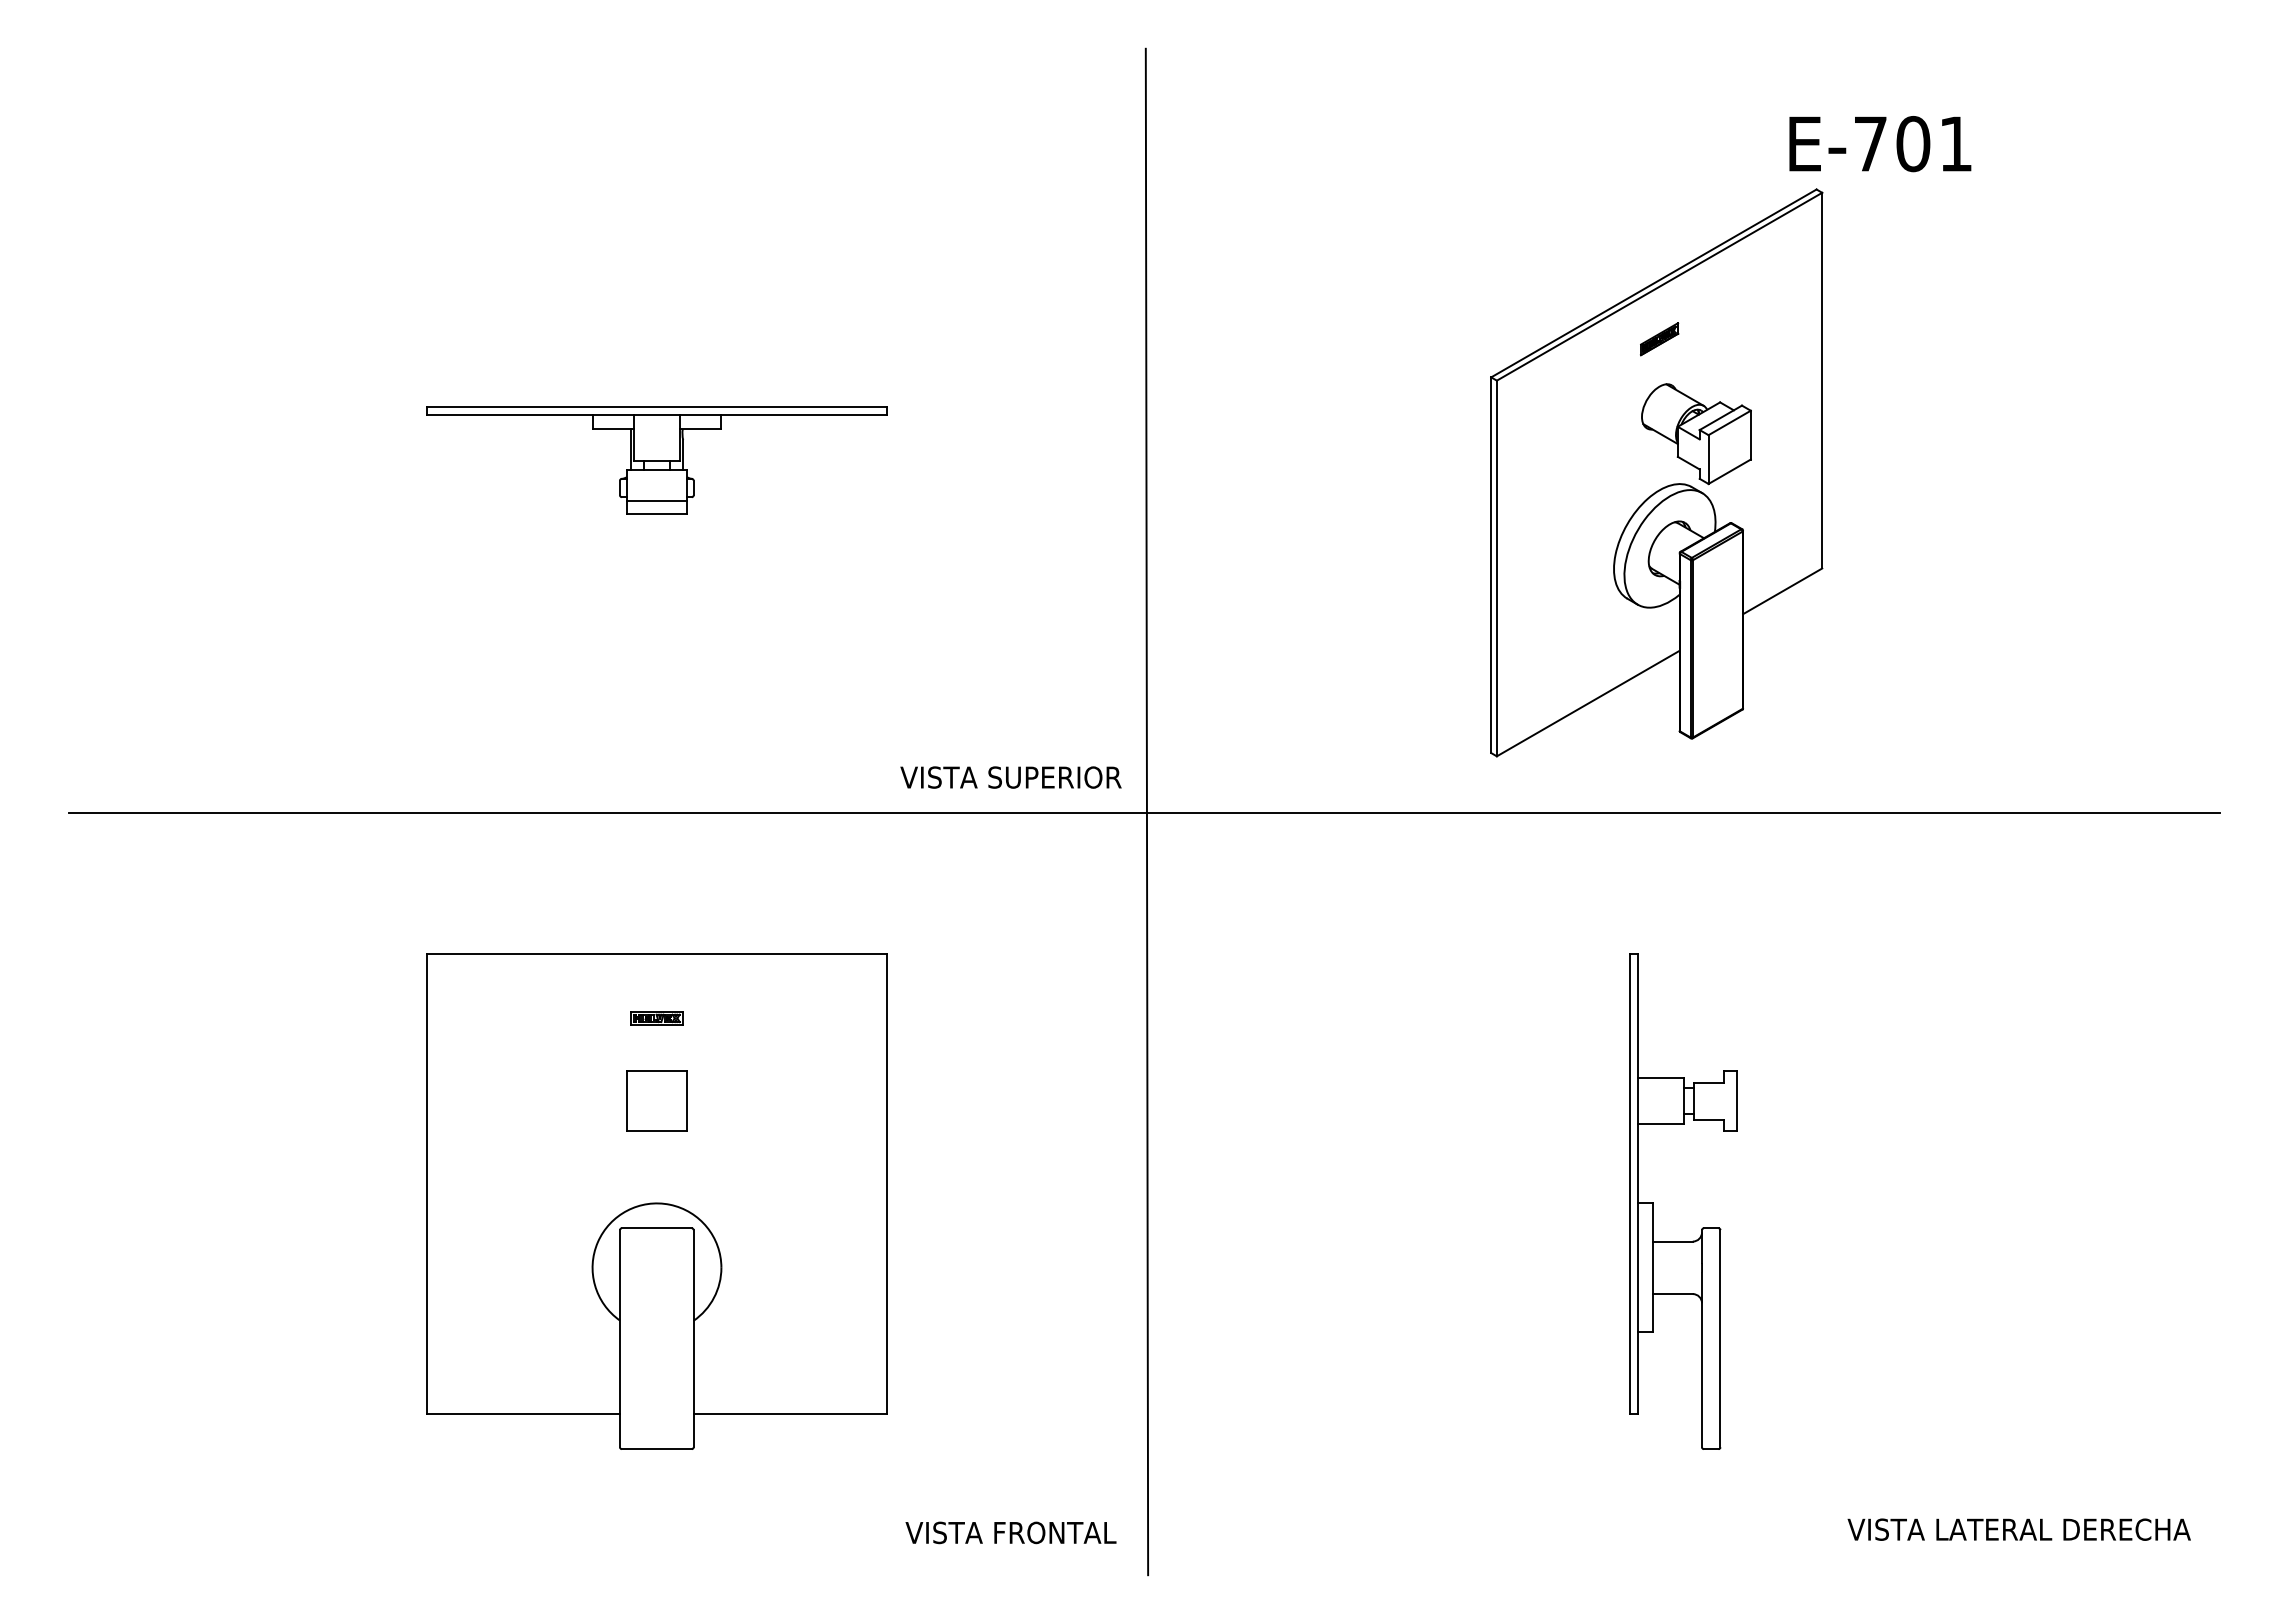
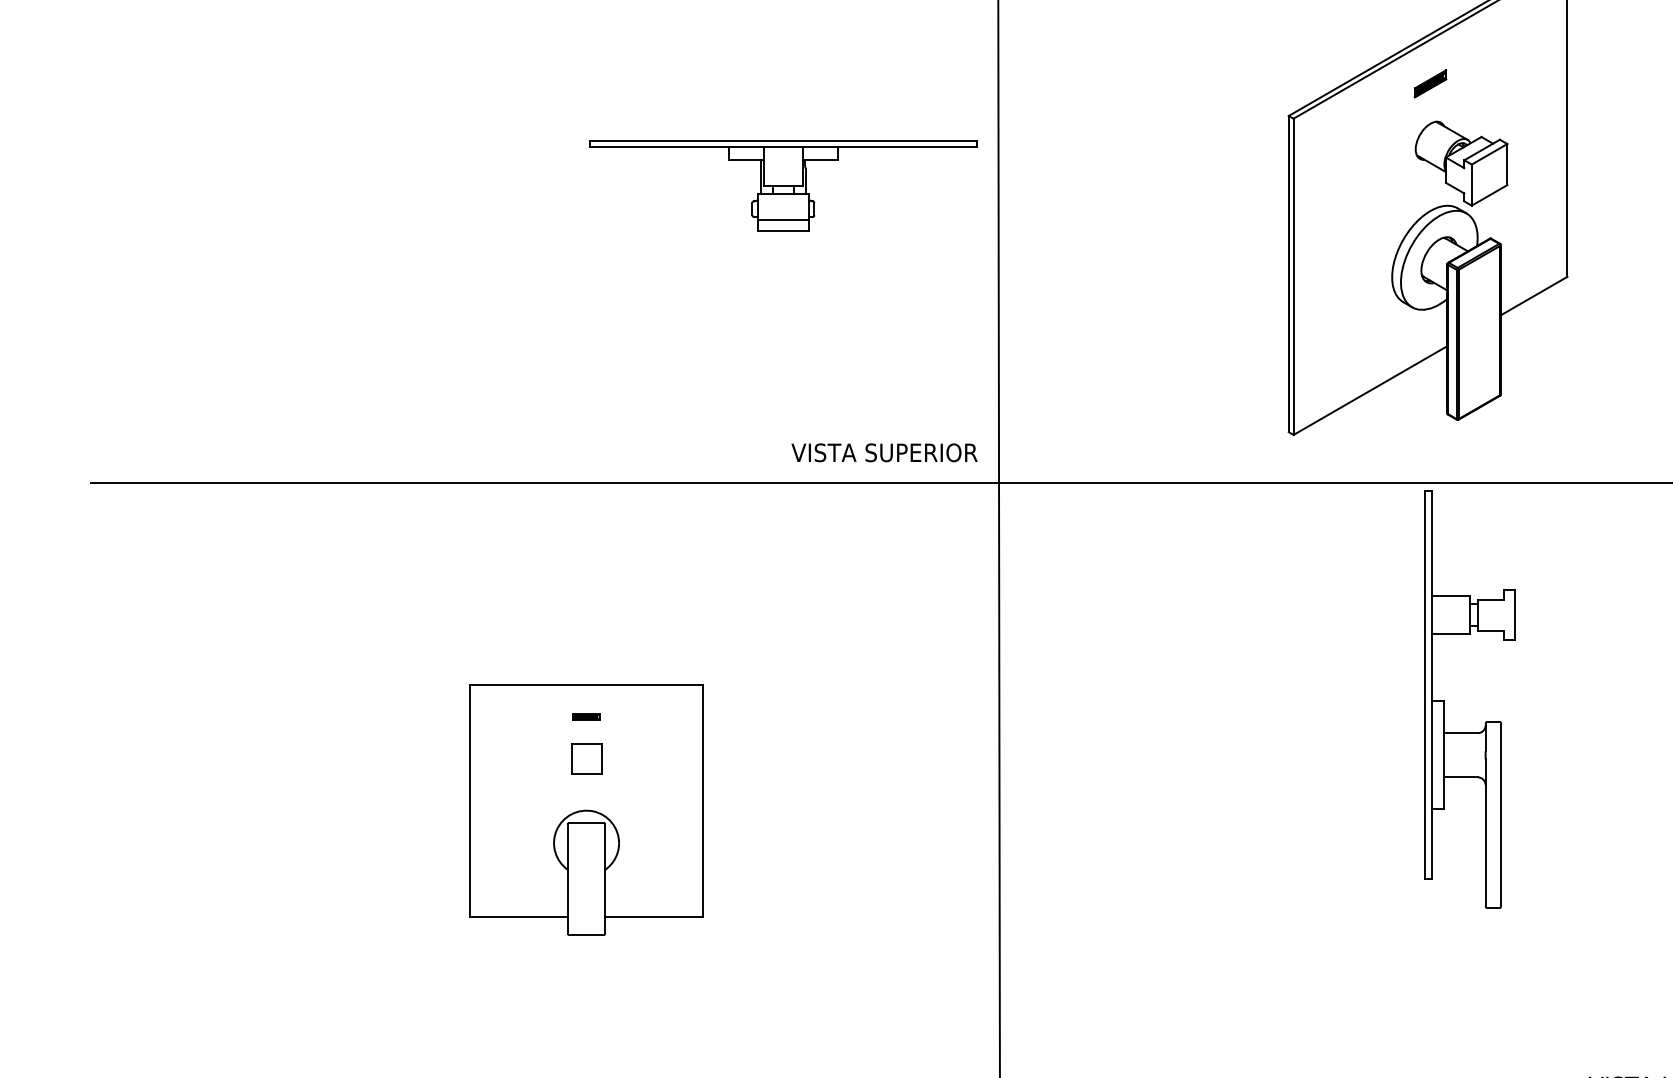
part: (656, 460) -> (783, 185), moved
part: (656, 1201) -> (586, 809), size x0.6
part: (1653, 1202) -> (1444, 700), moved

